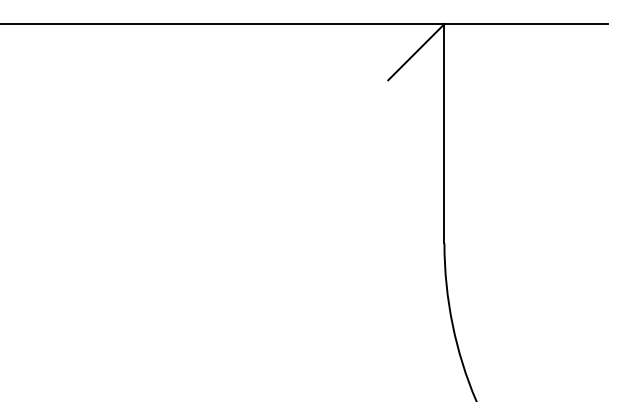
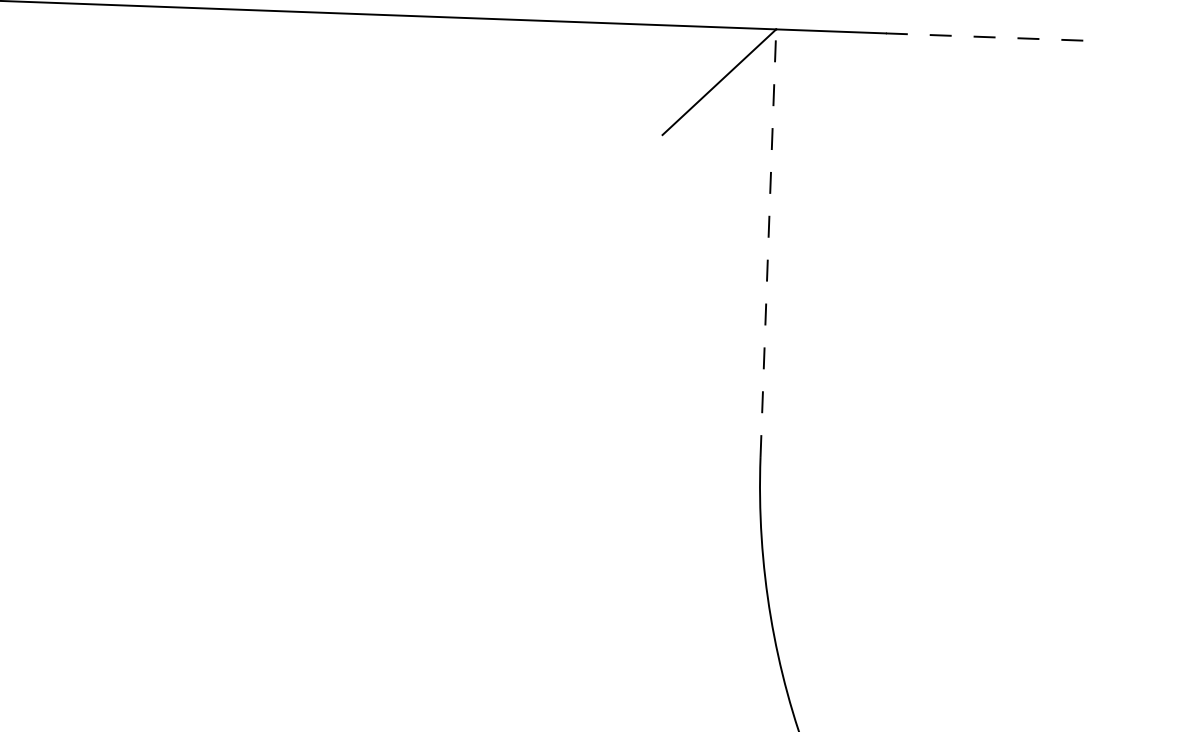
line: (554, 24) -> (990, 38), solid -> dashed
line: (444, 133) -> (768, 242), solid -> dashed

